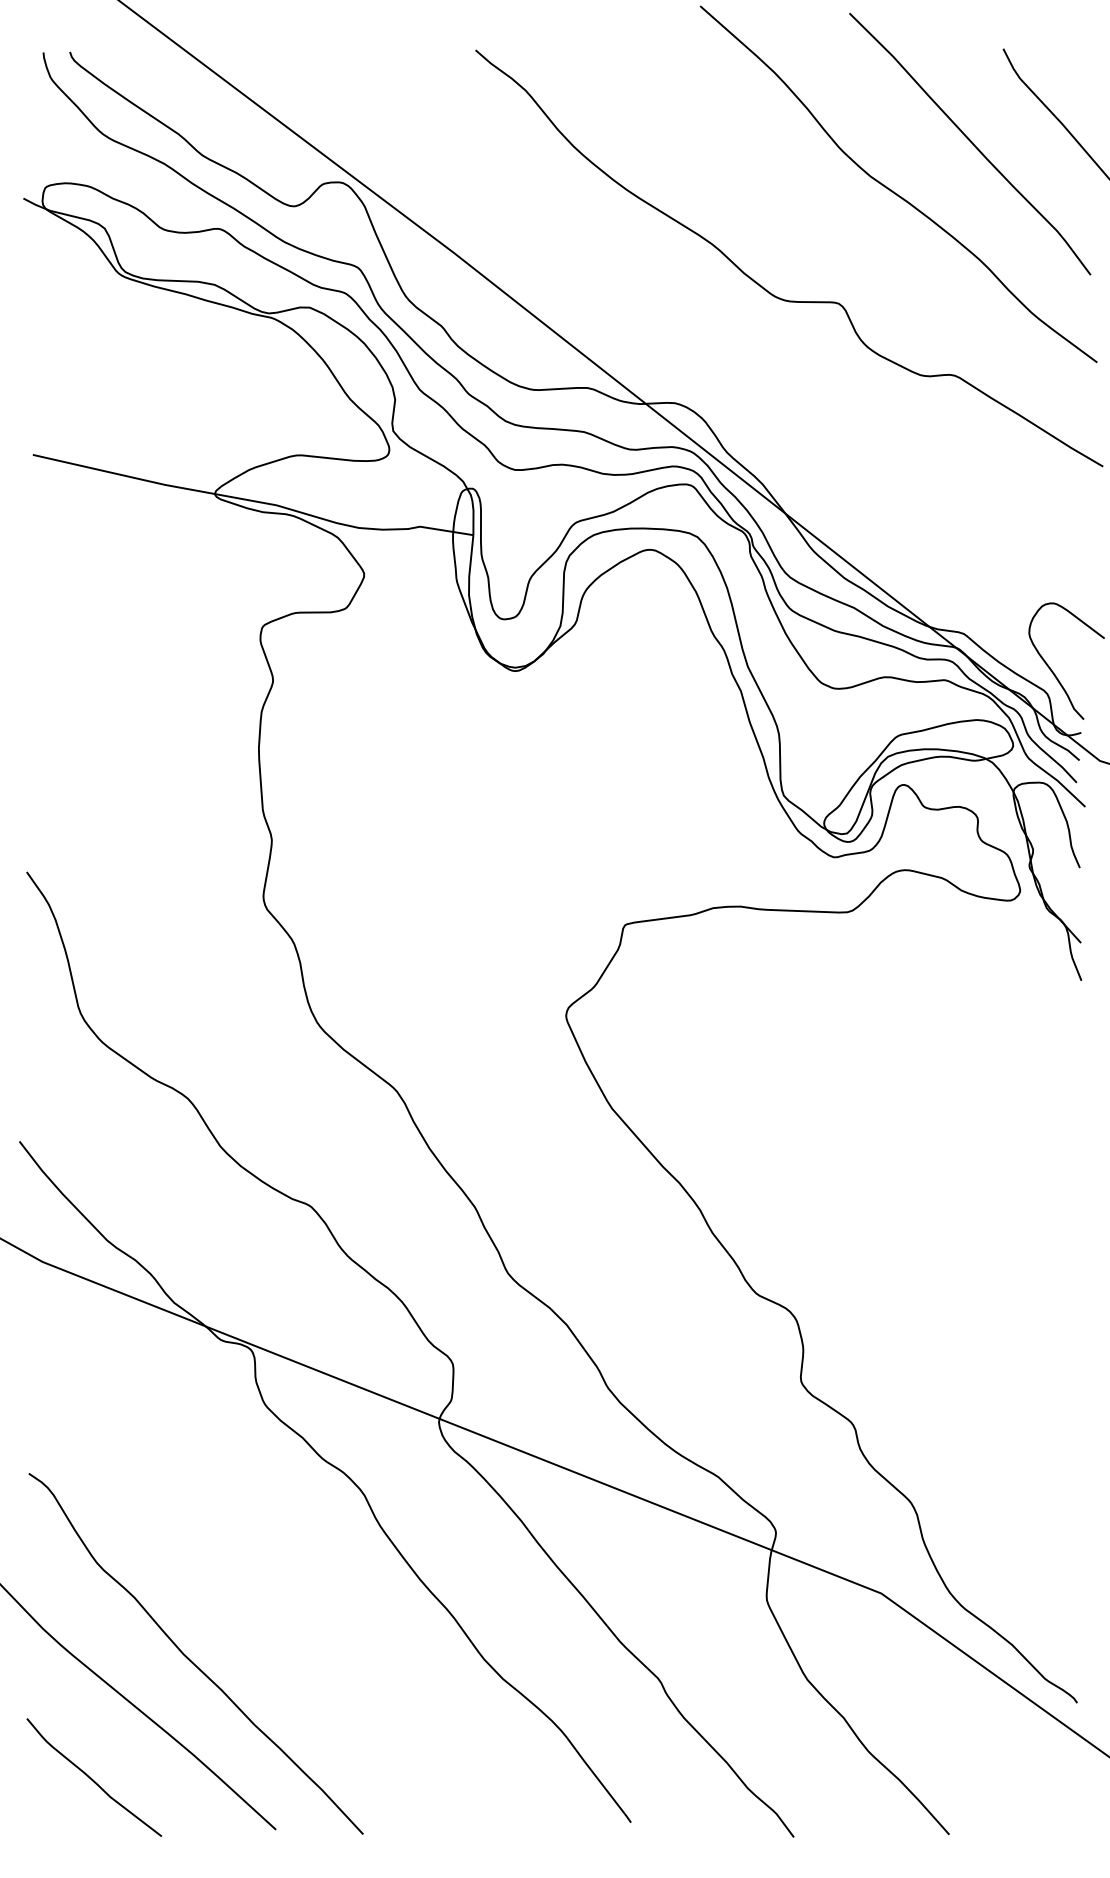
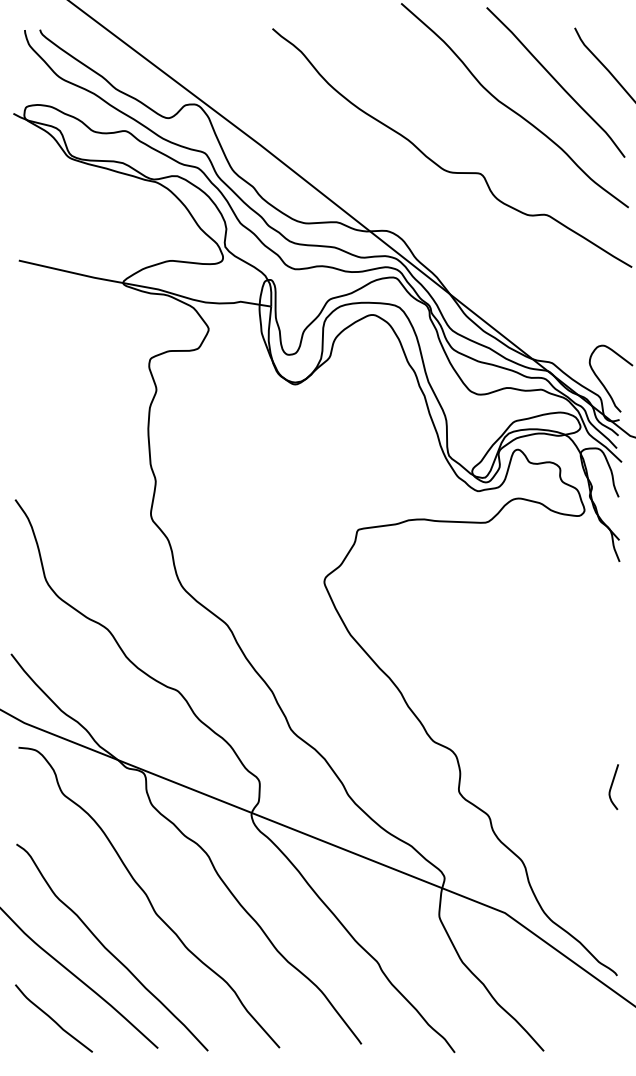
curve: (1068, 1372) -> (612, 786), added
curve: (259, 1566) -> (148, 897), added

